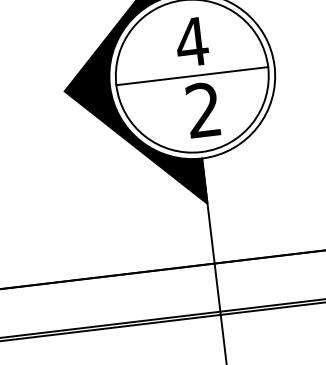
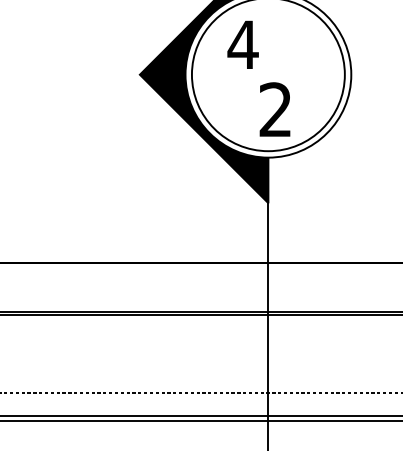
text: (191, 41) -> (242, 44), moved
line: (191, 76) -> (267, 74), removed

